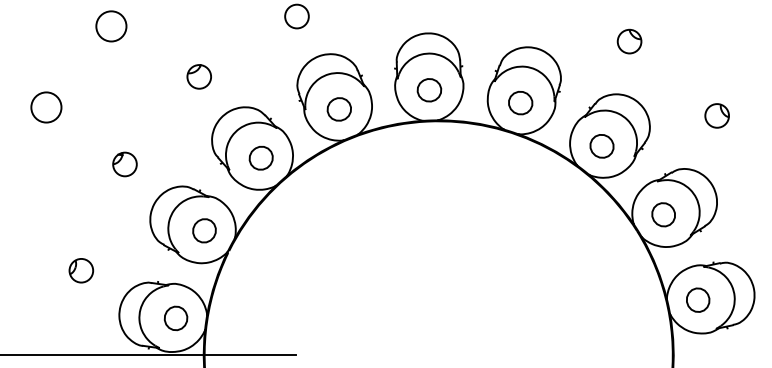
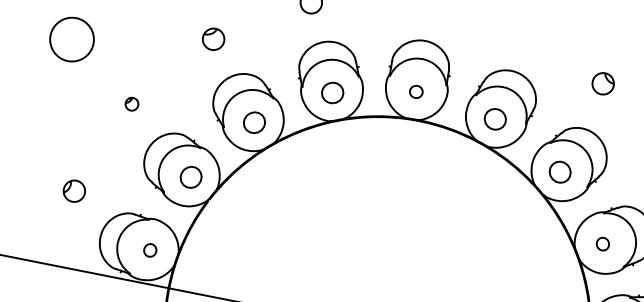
part: (429, 90) -> (416, 92), size x0.6
circle: (46, 107) -> (72, 39), size x1.6
part: (124, 164) -> (131, 104), size x0.6
part: (663, 214) -> (602, 243), size x0.6
part: (175, 318) -> (149, 250), size x0.6

